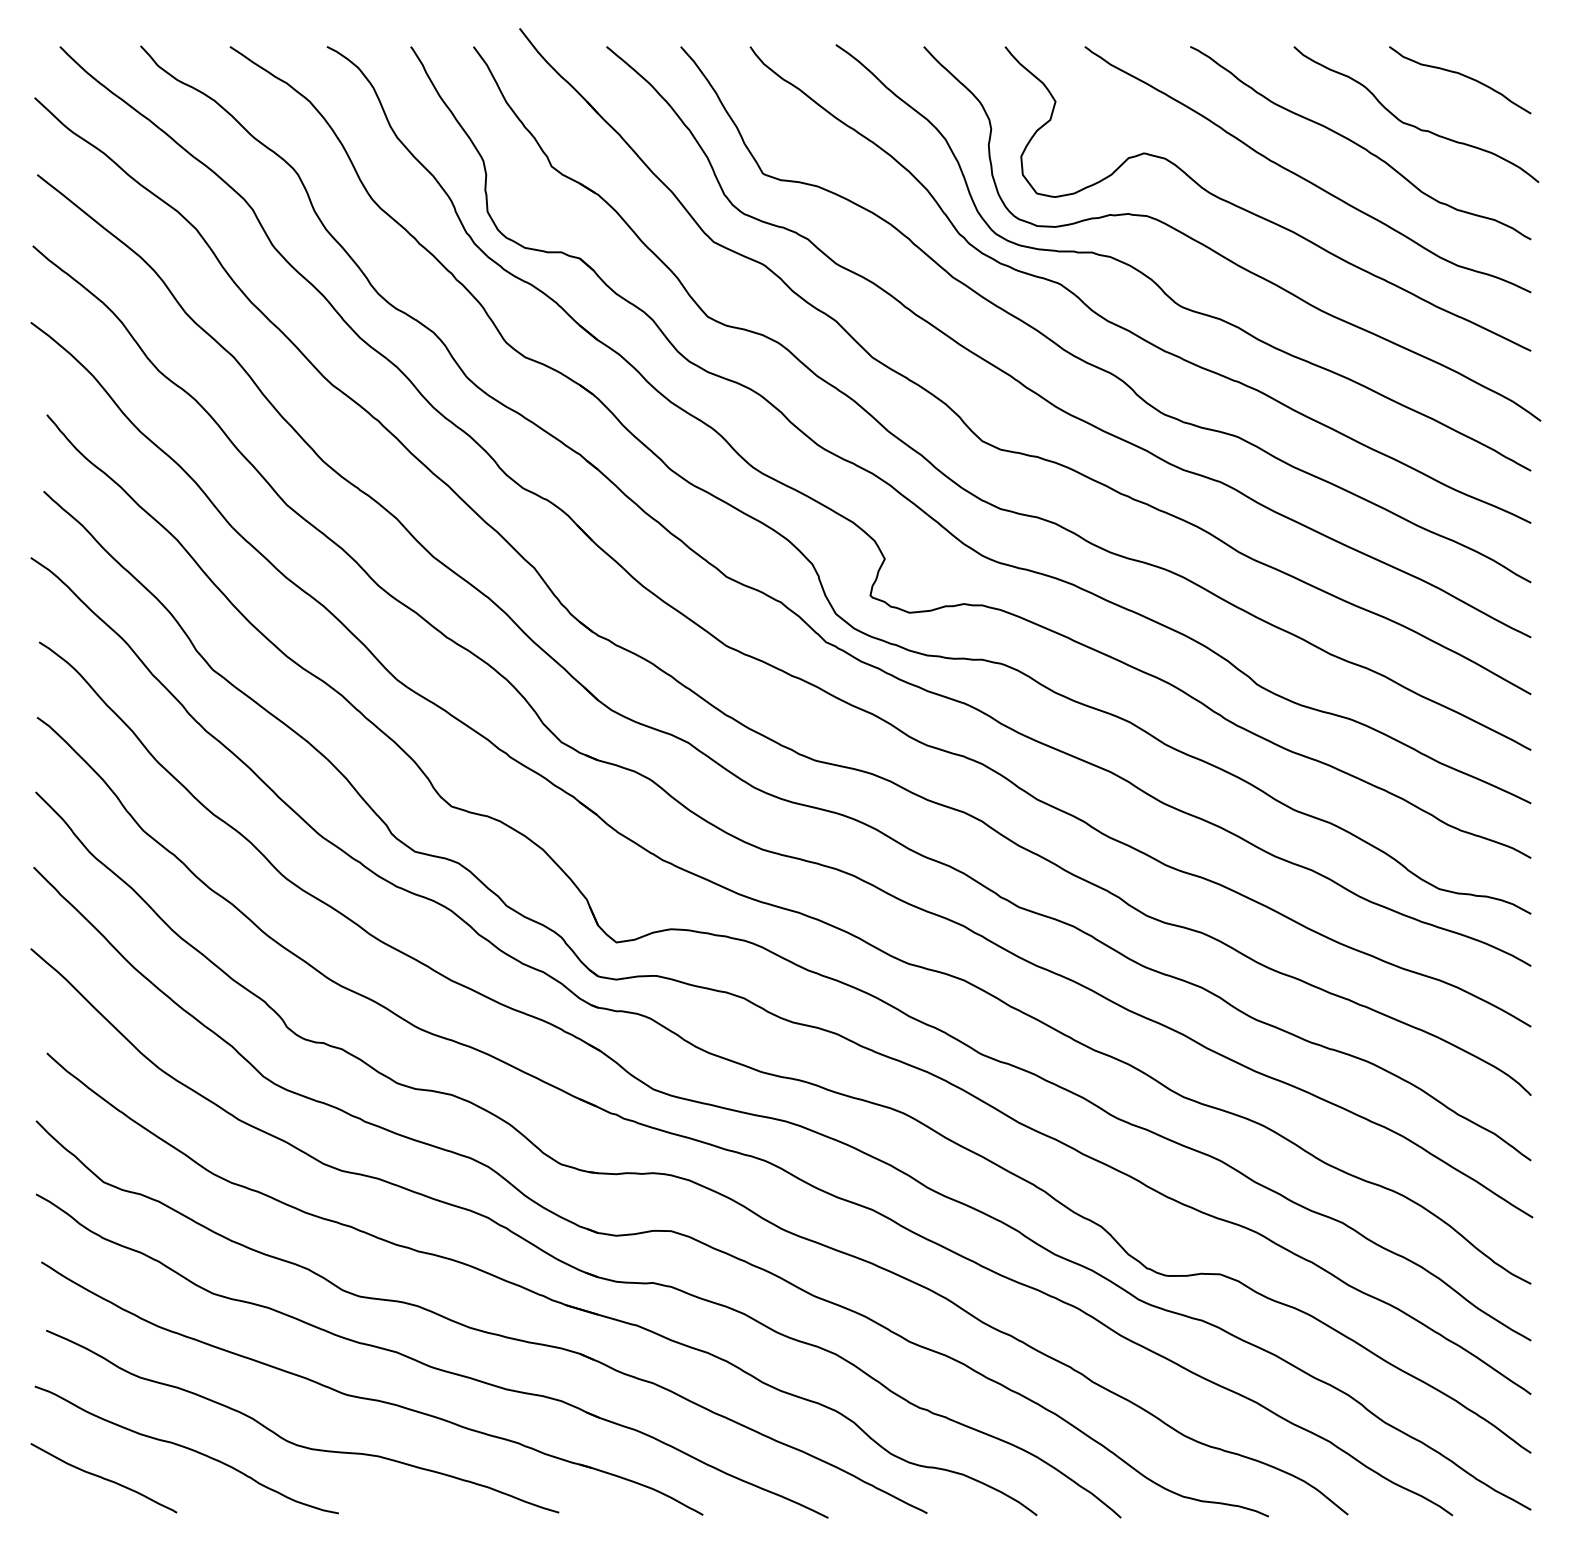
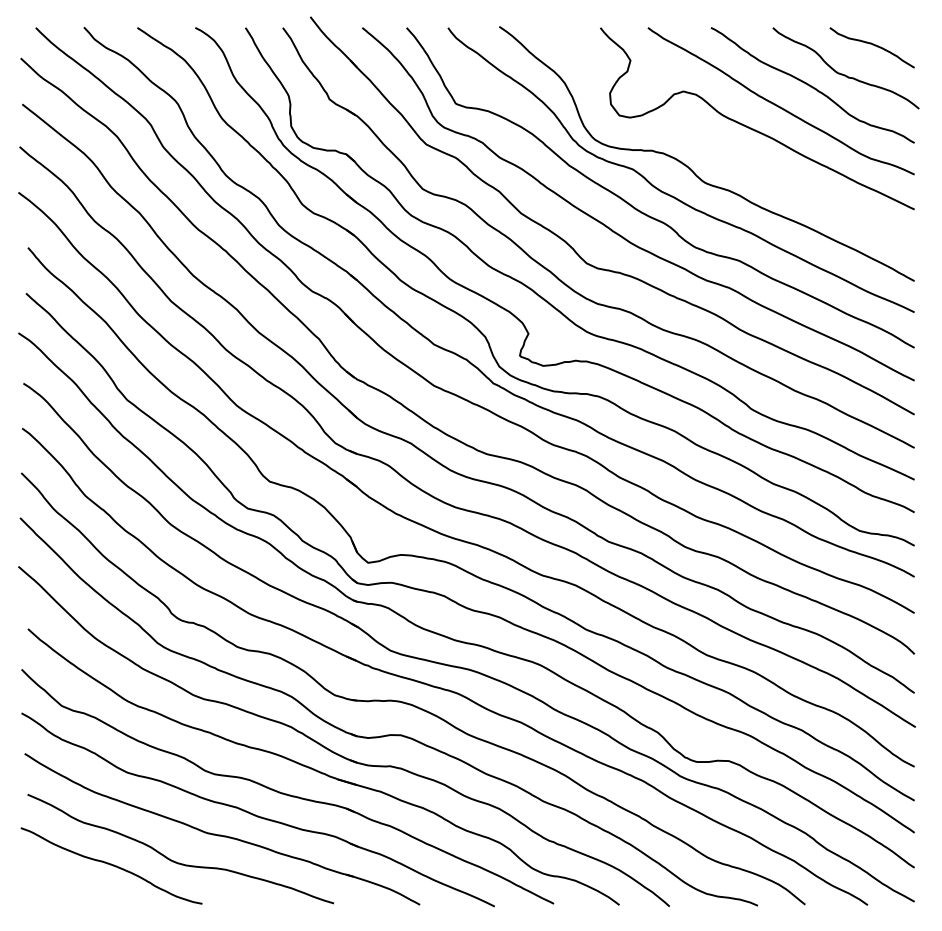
curve: (1219, 252) -> (728, 150), removed
curve: (102, 1477) -> (61, 882), removed

